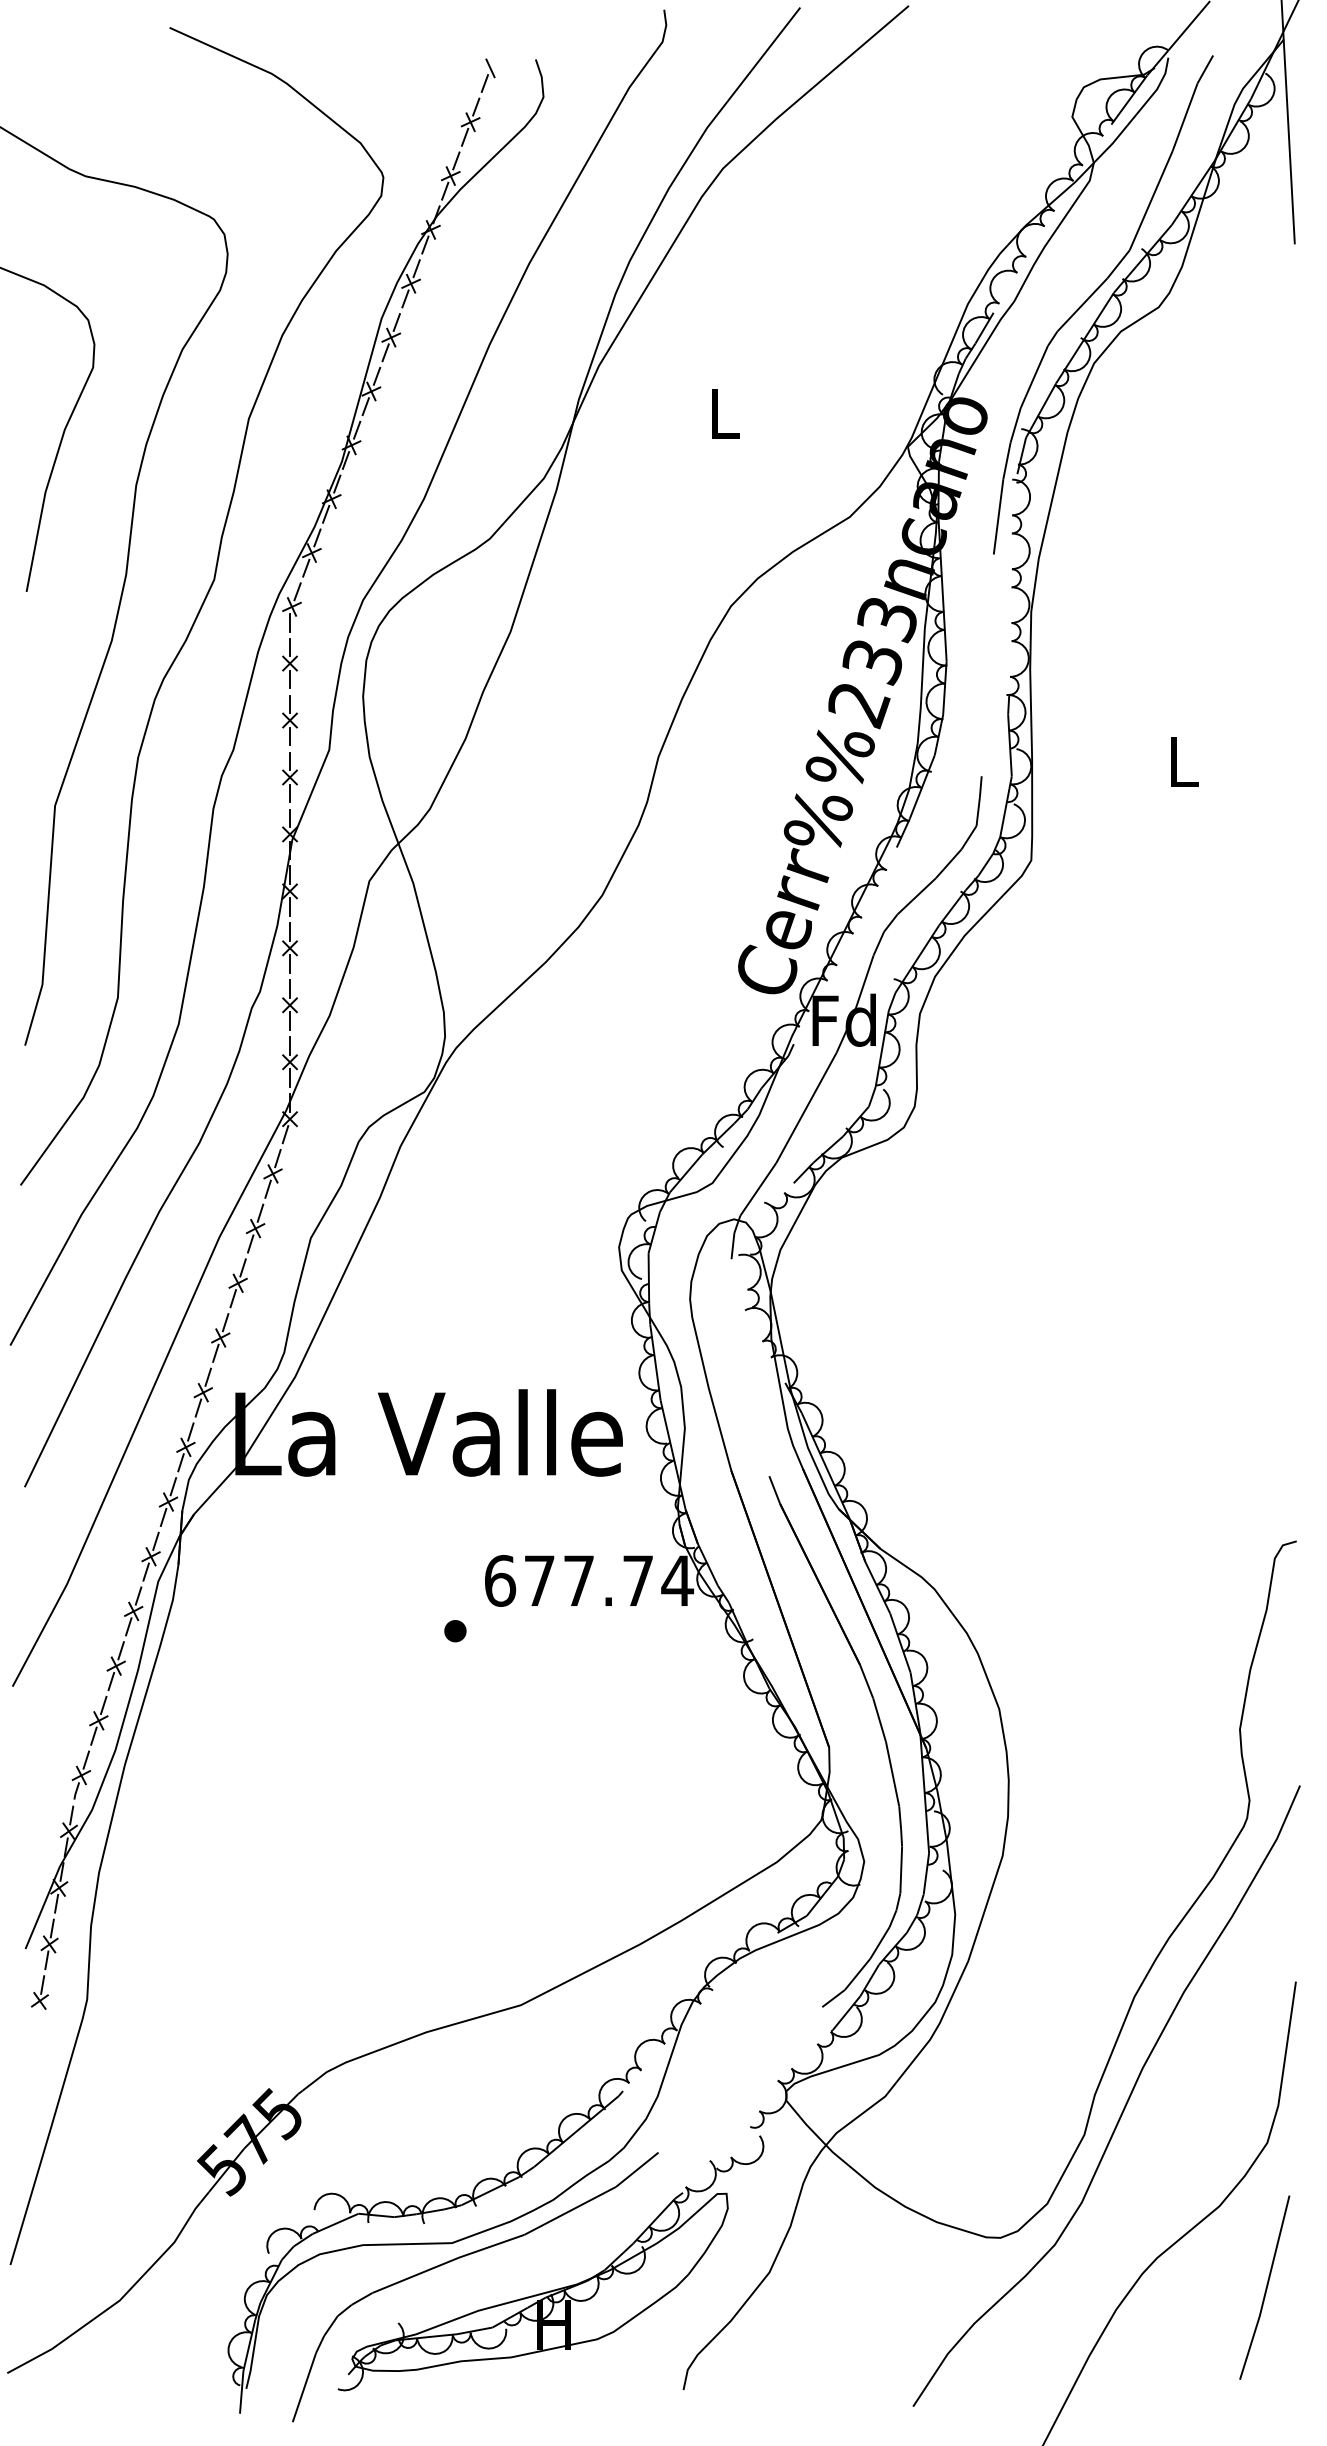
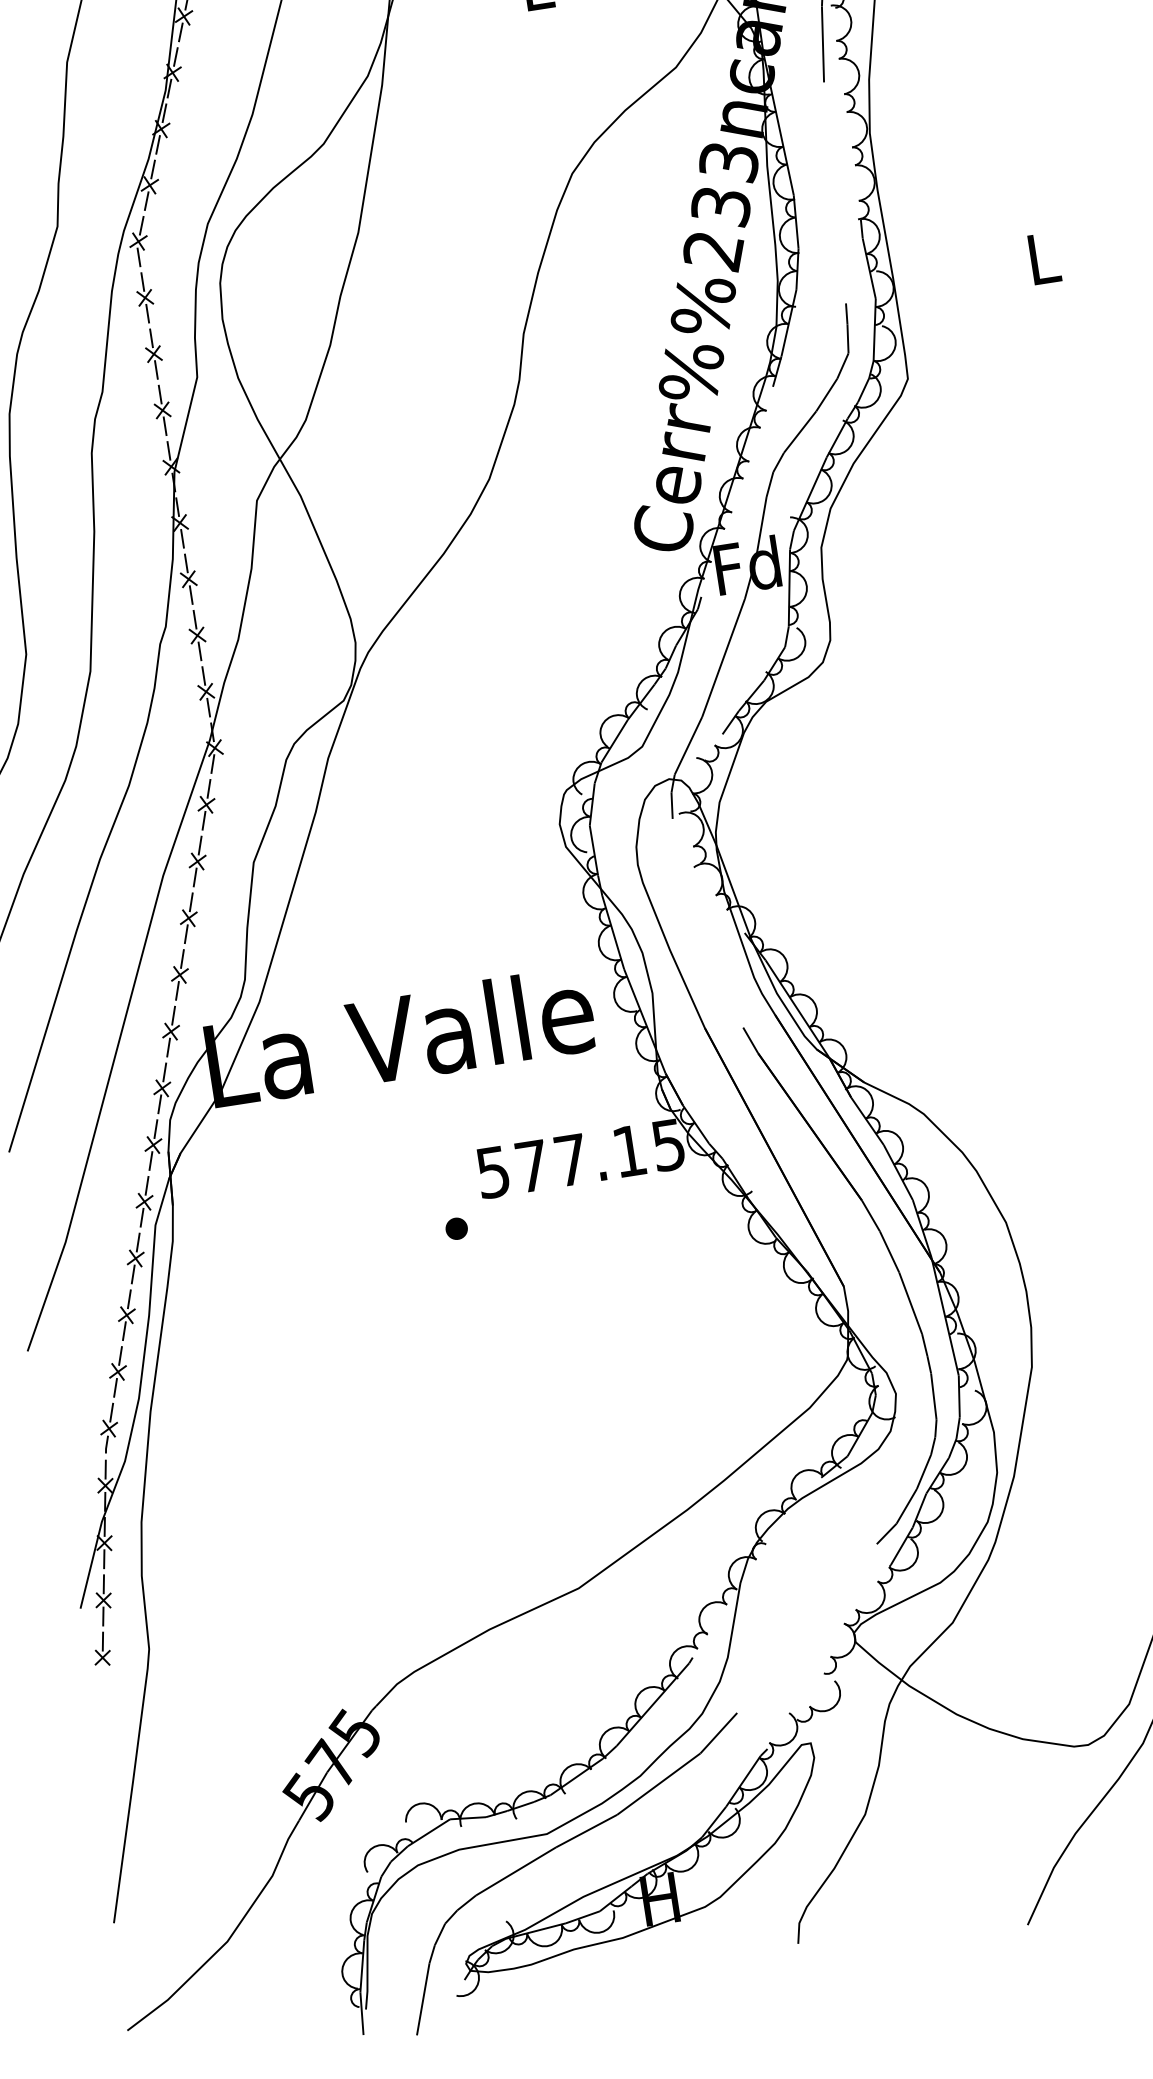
text: (589, 1580) -> (581, 1158), 677.74 -> 577.15

